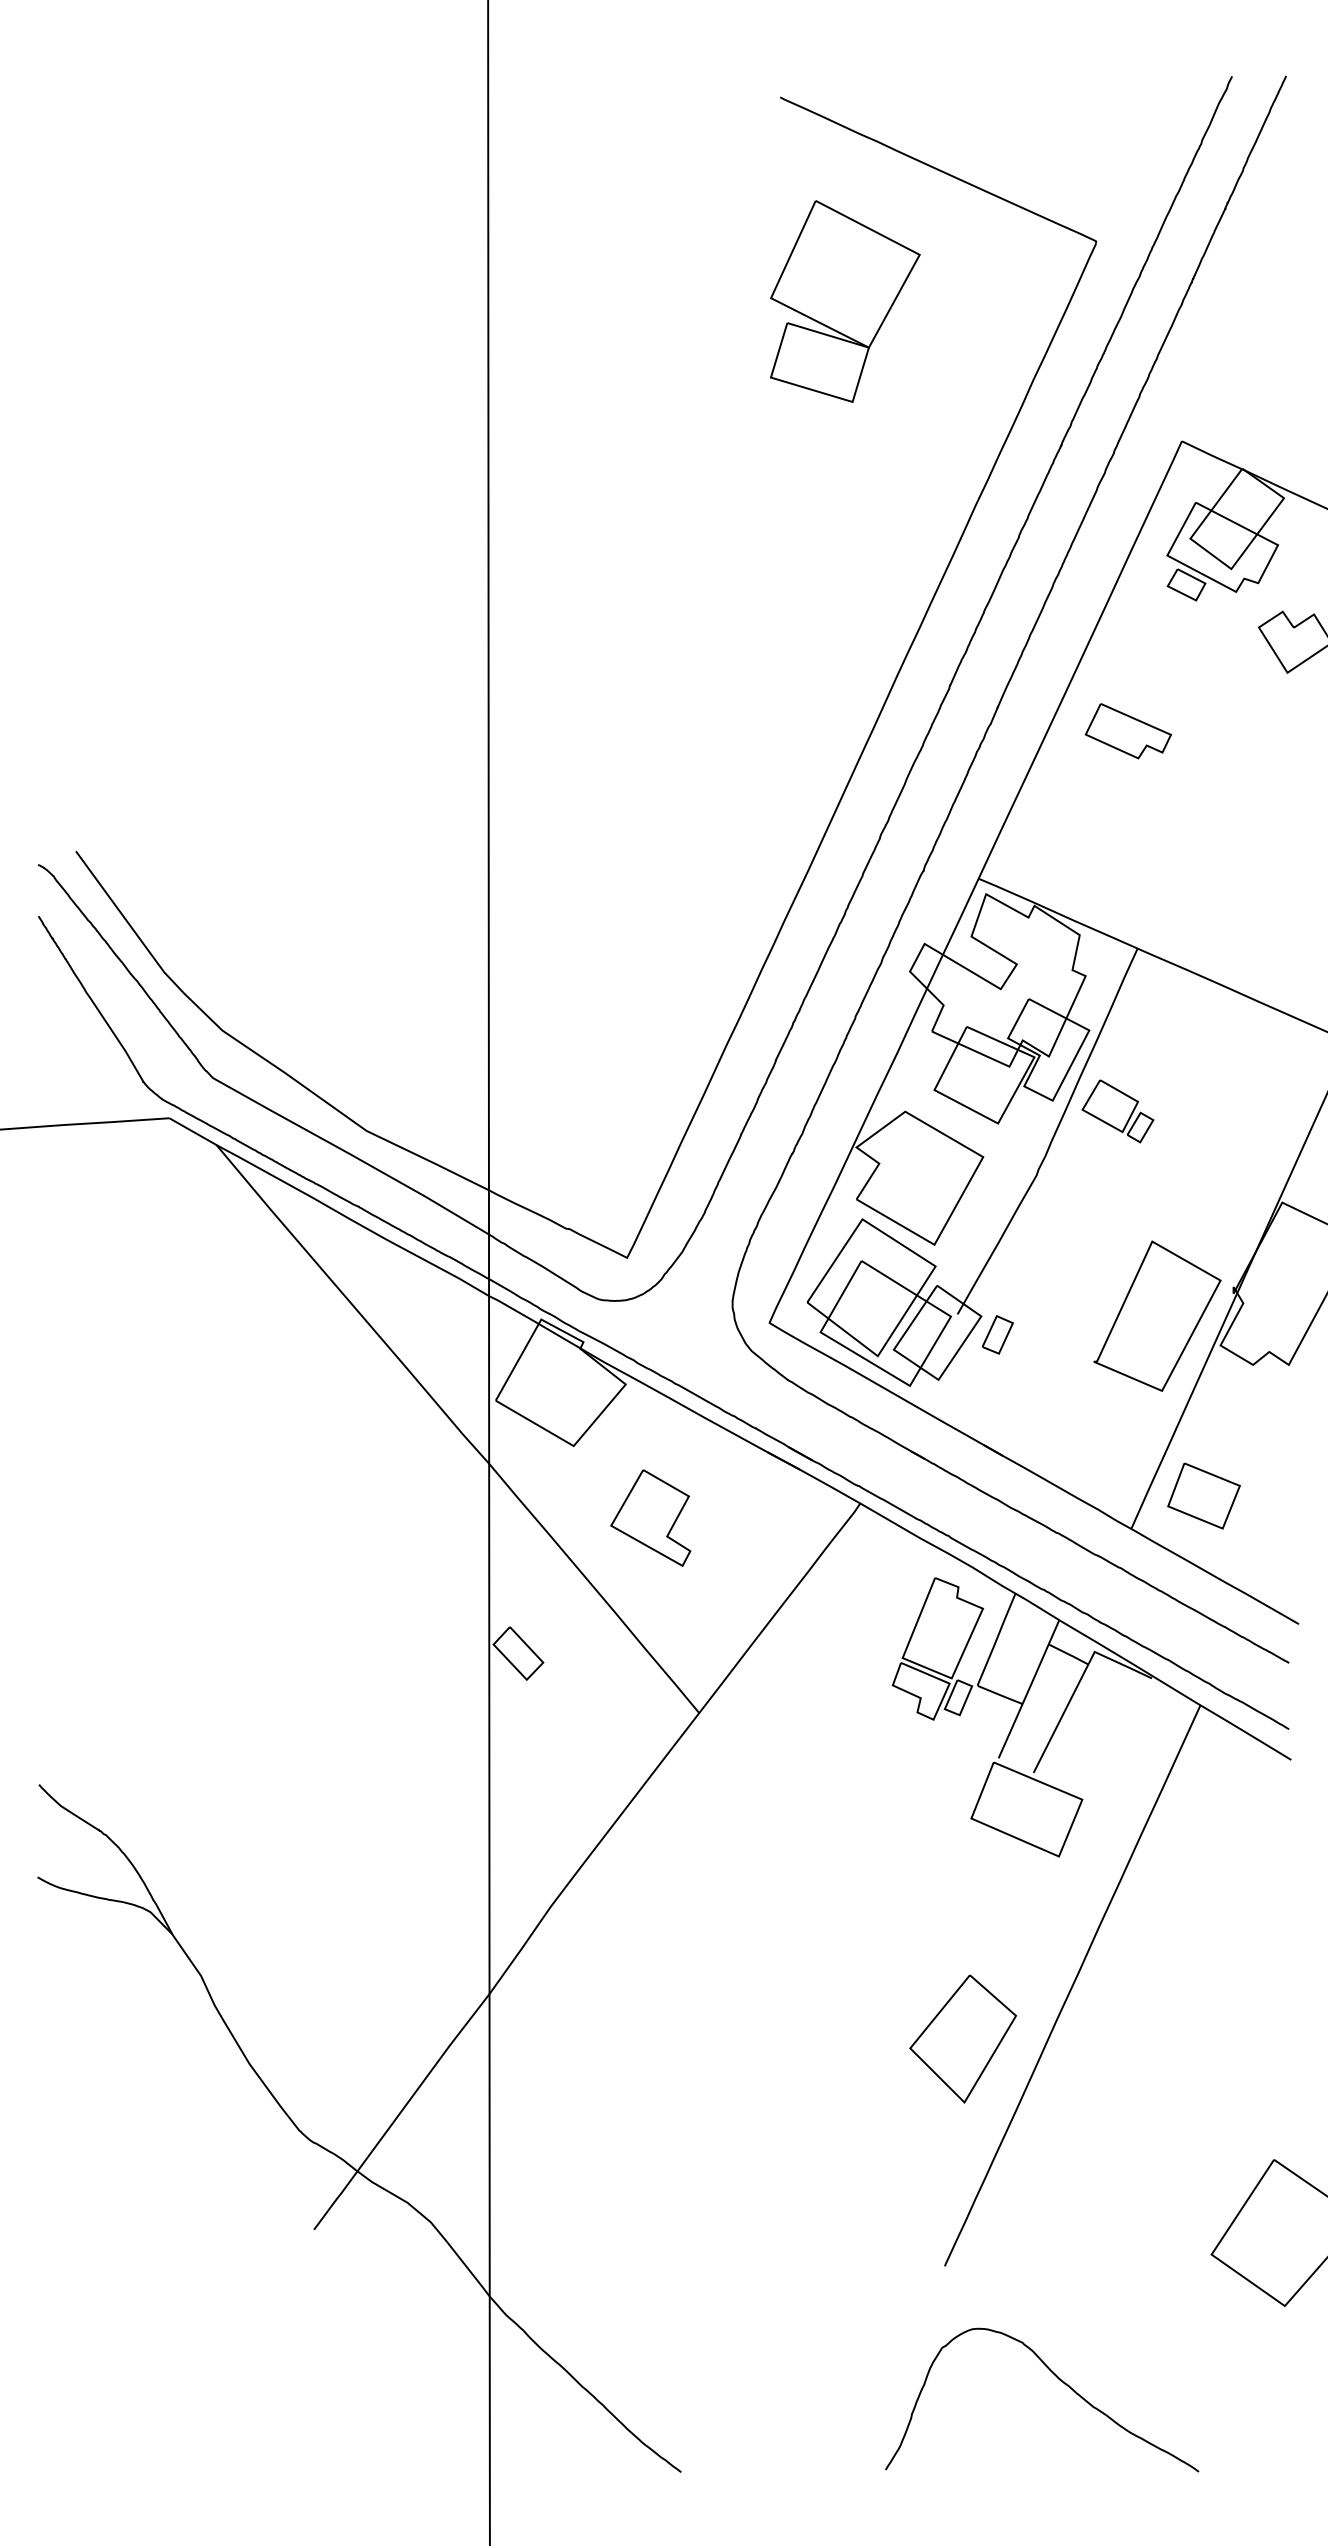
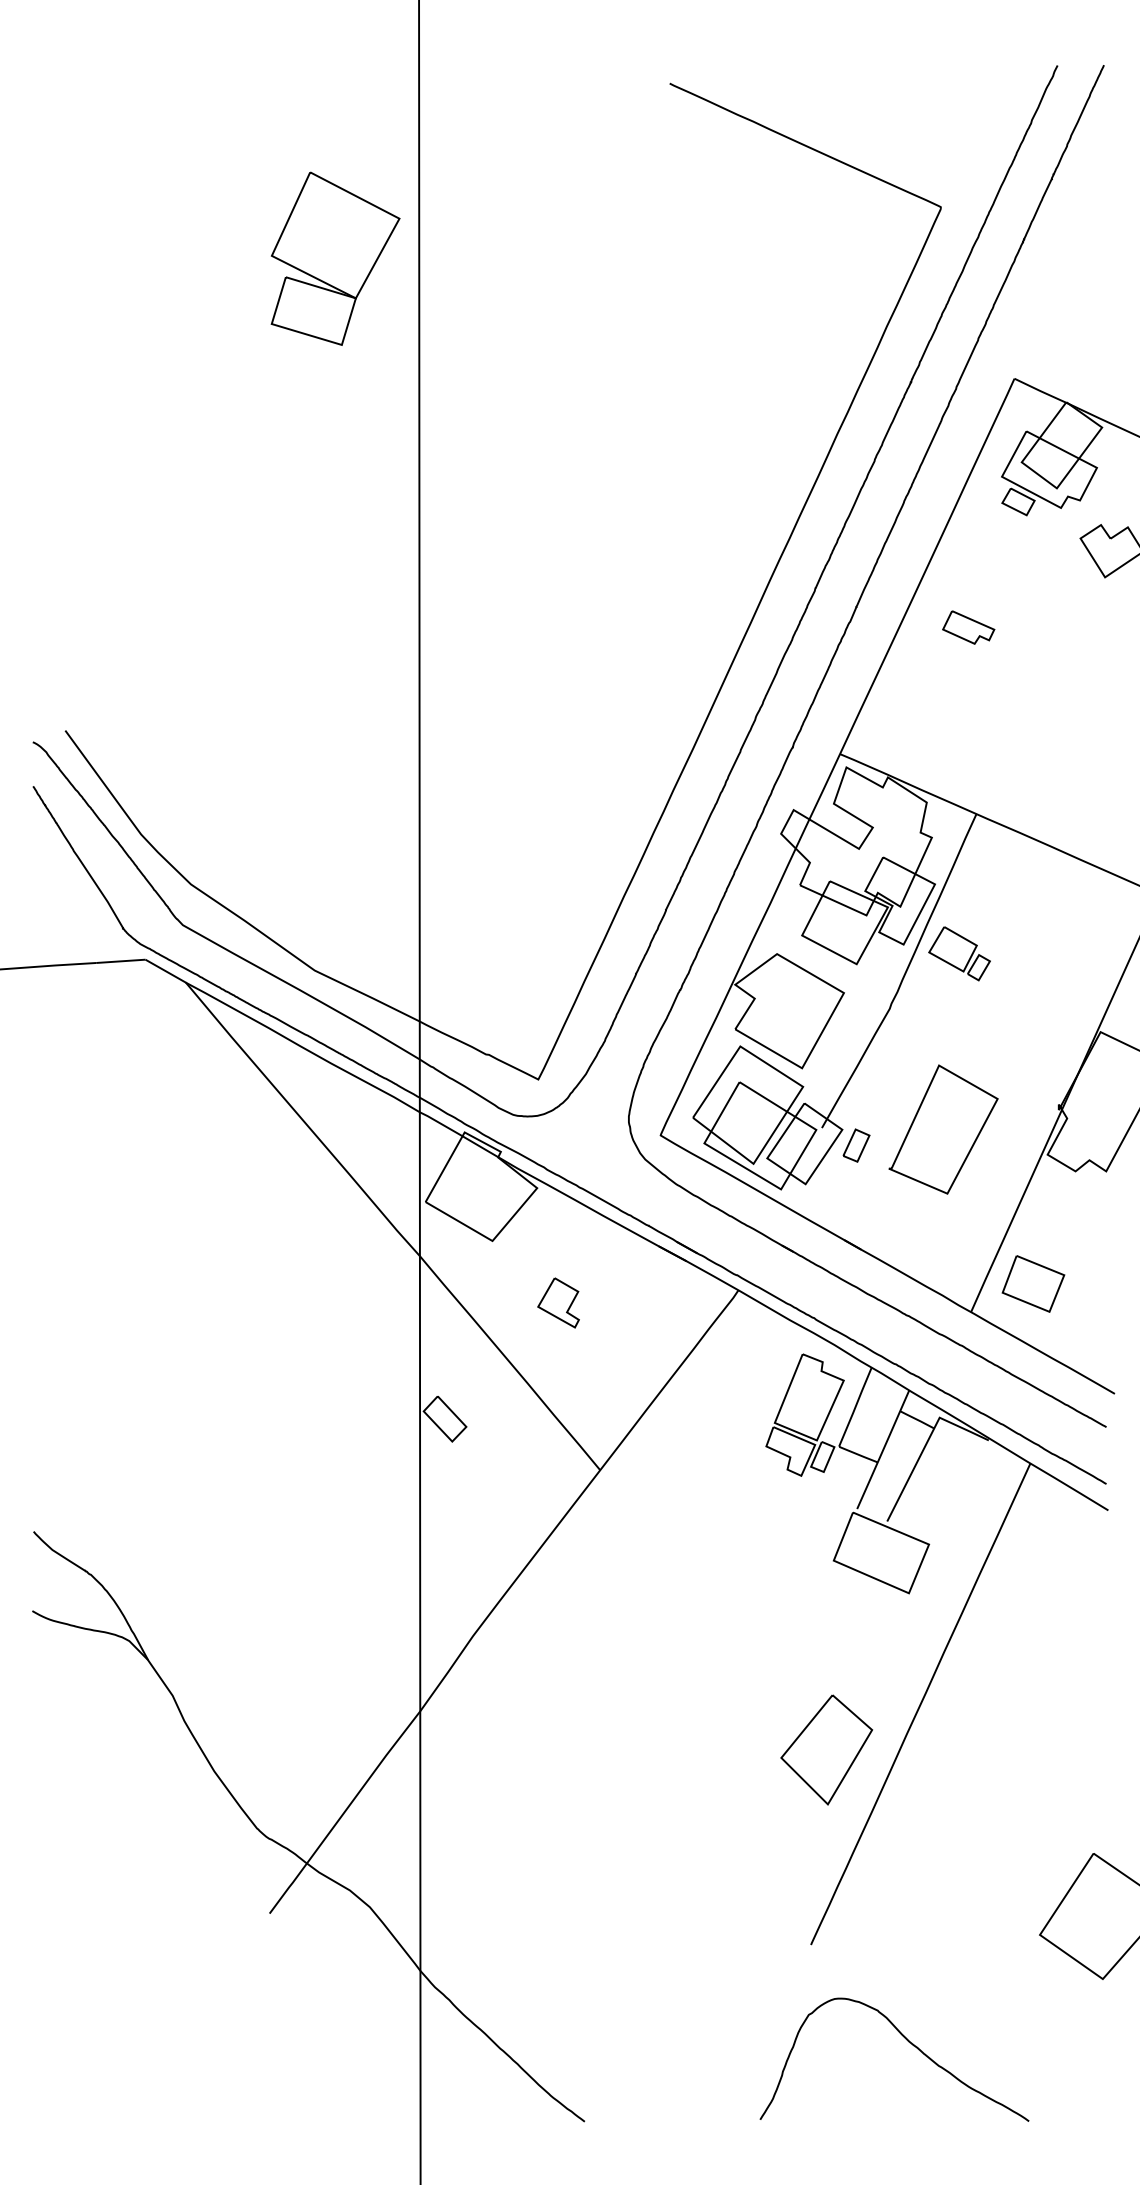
part: (845, 301) -> (335, 258), moved
part: (1128, 731) -> (968, 627), size x0.7
part: (1157, 1316) -> (943, 1129), moved
part: (650, 1517) -> (558, 1302), size x0.6

